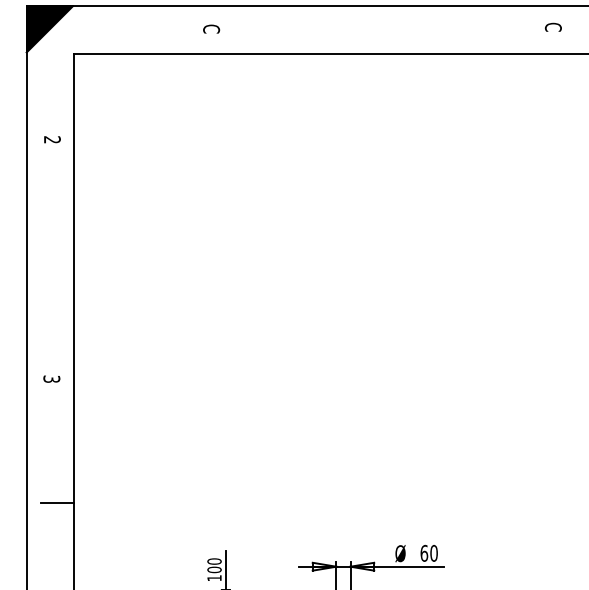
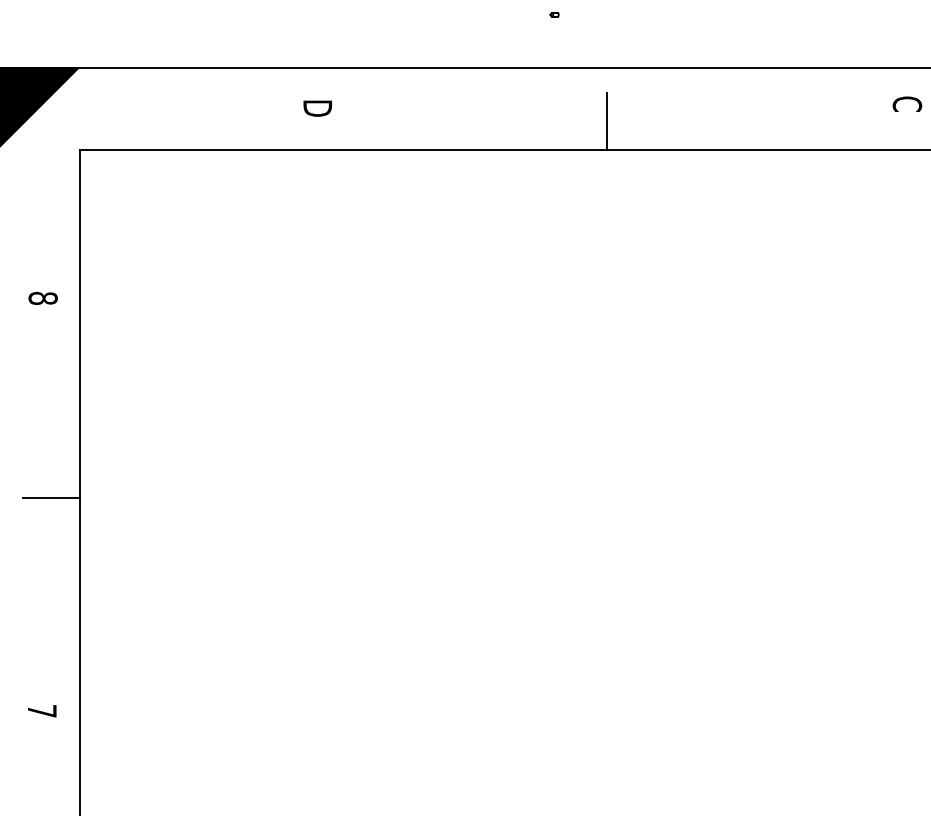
text: (211, 29) -> (317, 107), C -> D
line: (379, 36) -> (607, 120), added
text: (51, 139) -> (41, 297), 2 -> 8
line: (56, 255) -> (50, 497), added
text: (51, 378) -> (41, 709), 3 -> 7

